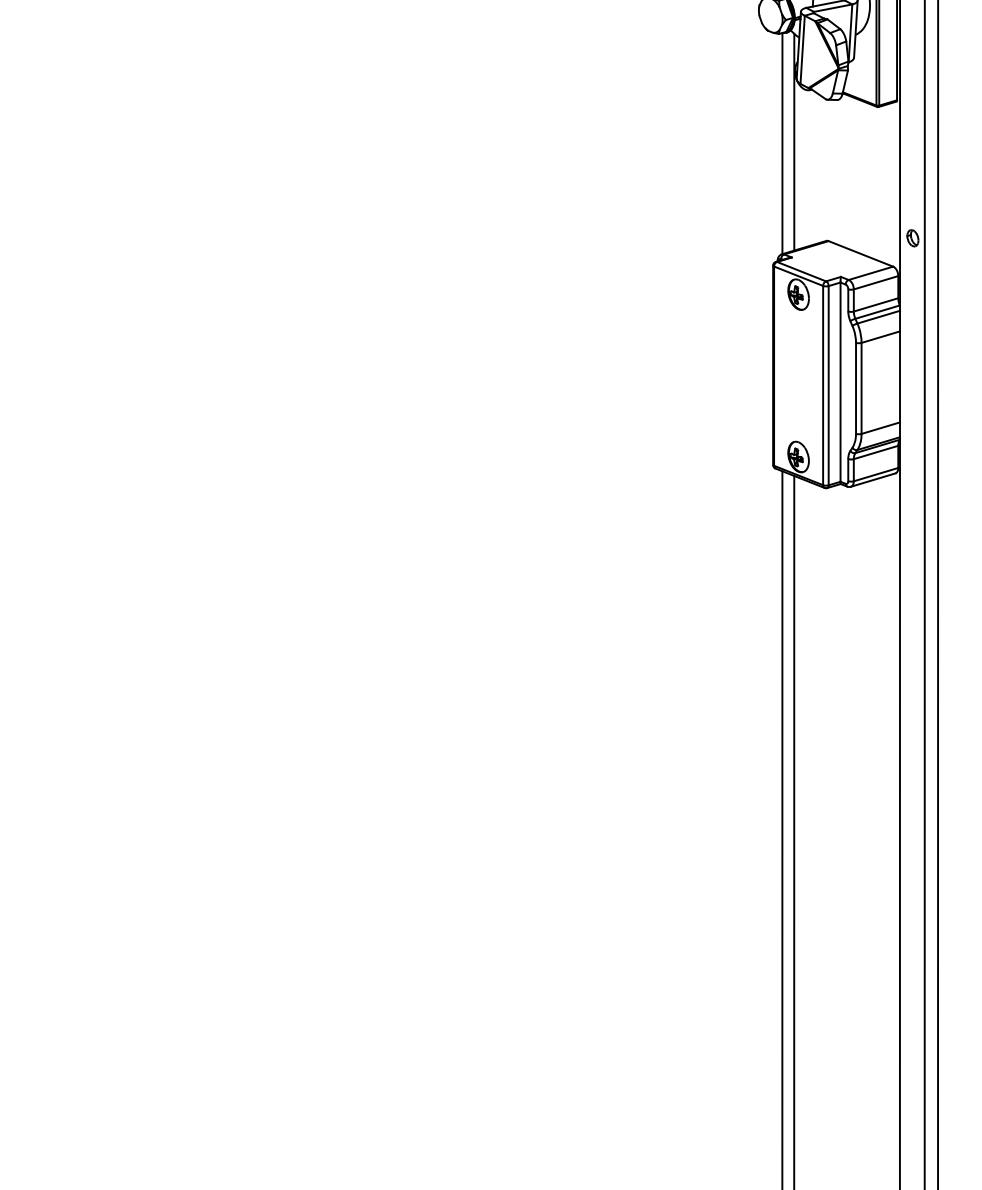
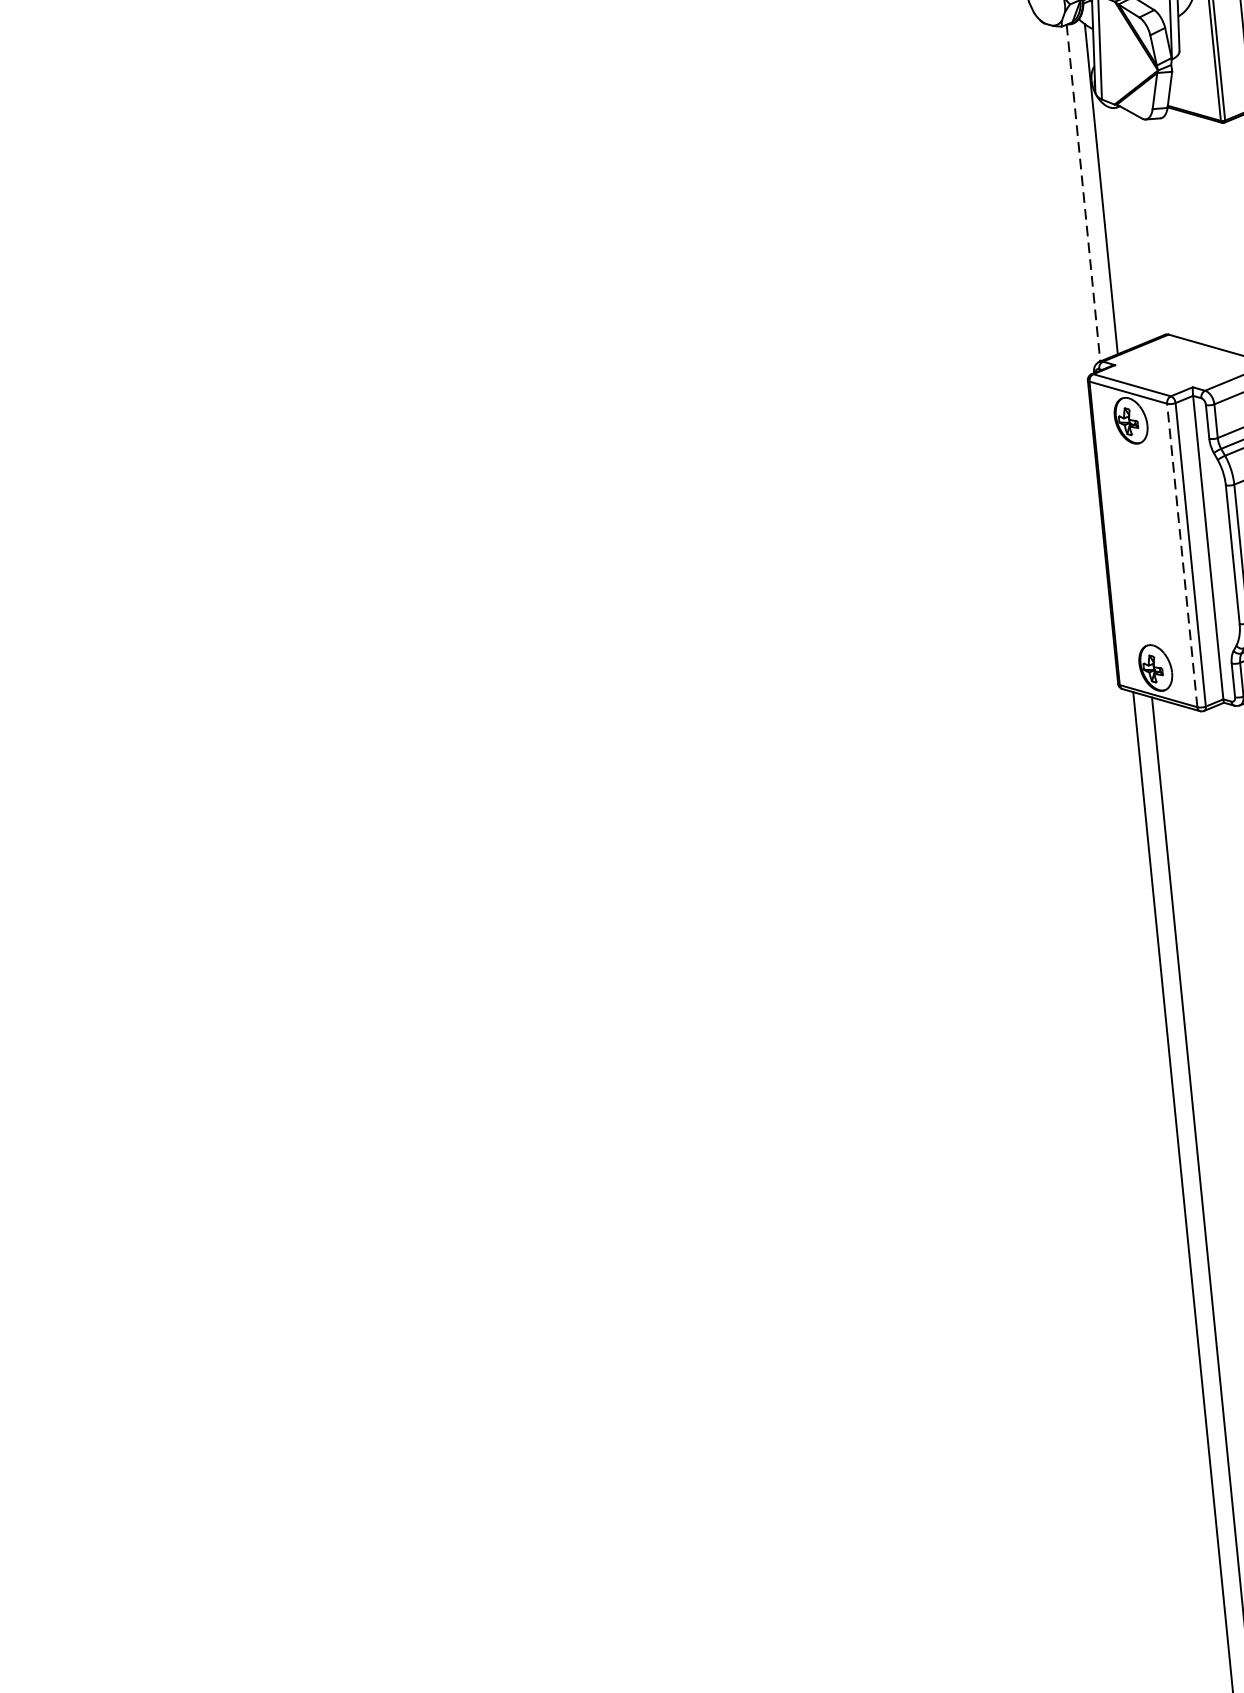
line: (782, 143) -> (1083, 192), solid -> dashed
line: (823, 385) -> (1182, 555), solid -> dashed

